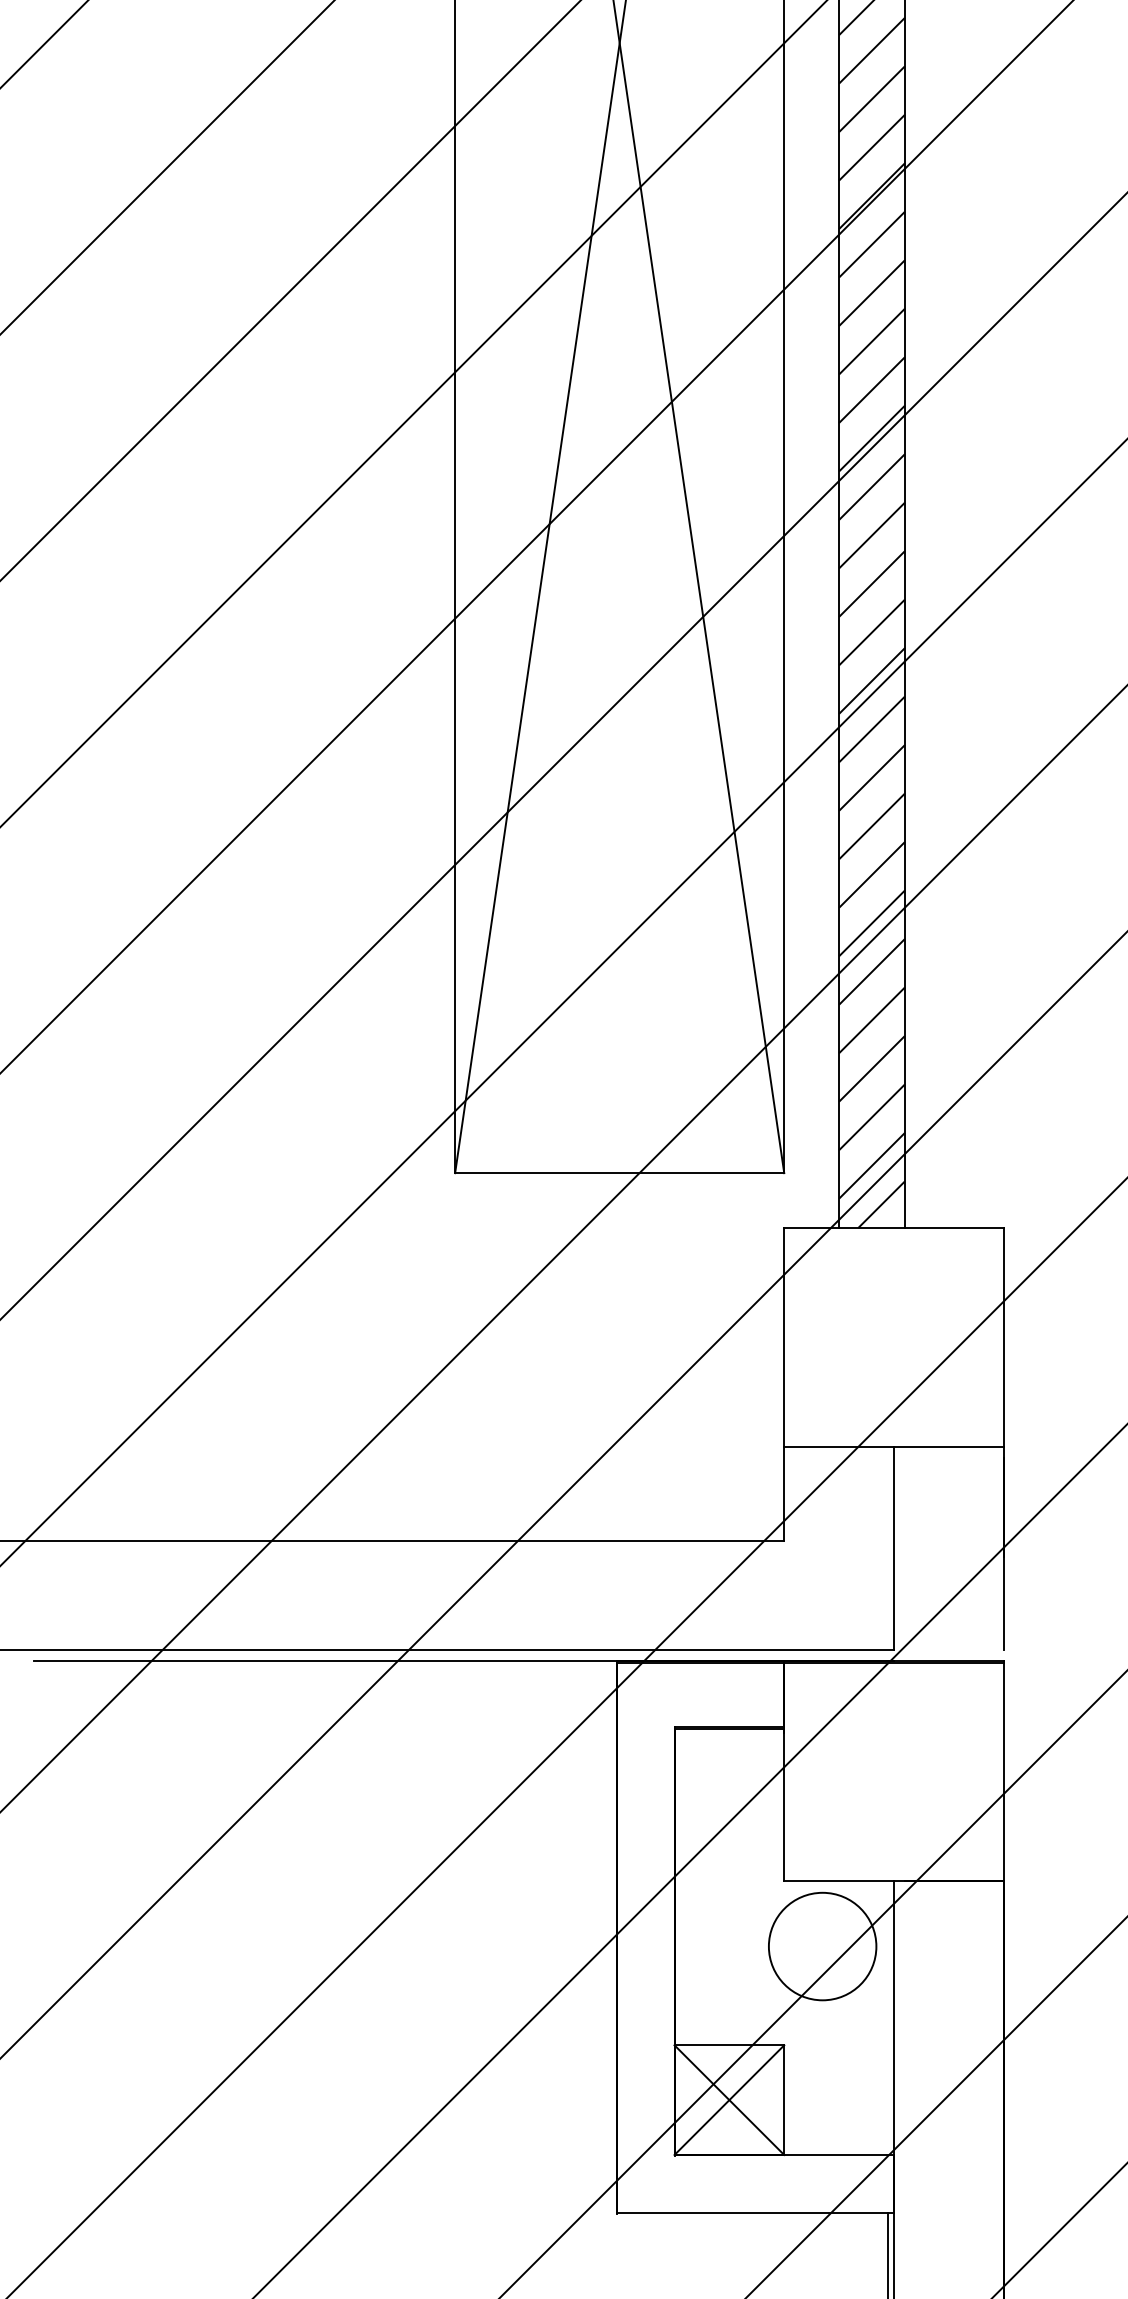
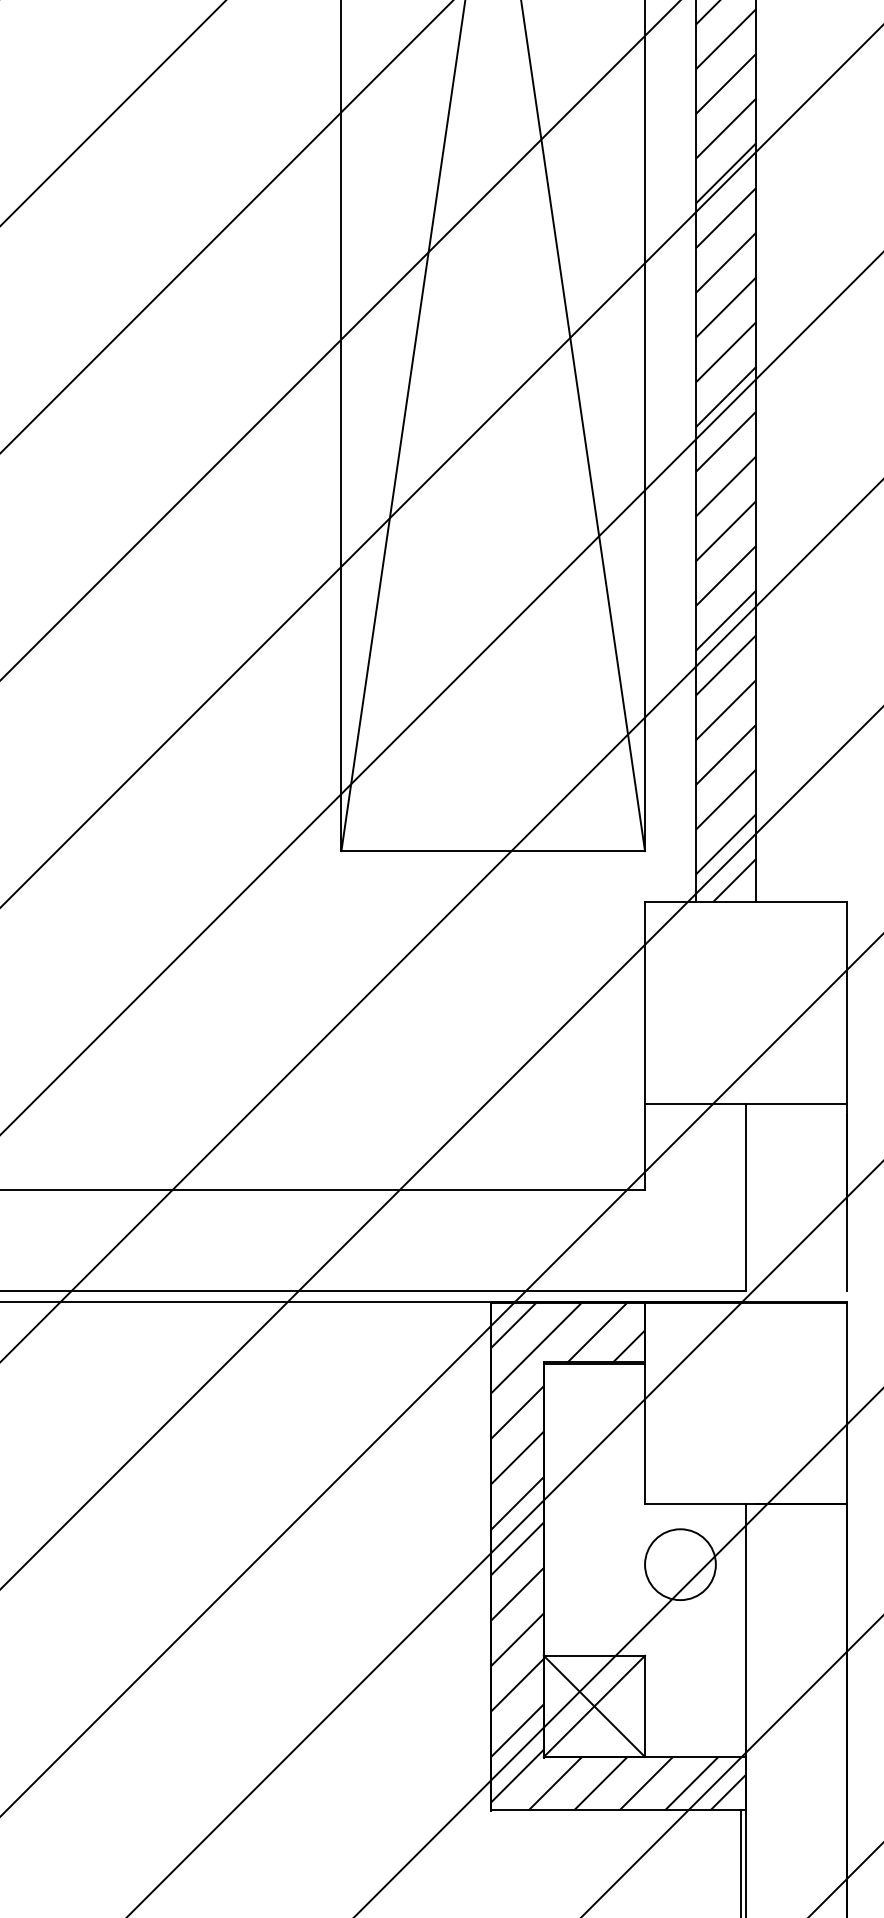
hatch: (754, 1937) -> (617, 1556), added
circle: (822, 1946) -> (680, 1564), size x0.71

